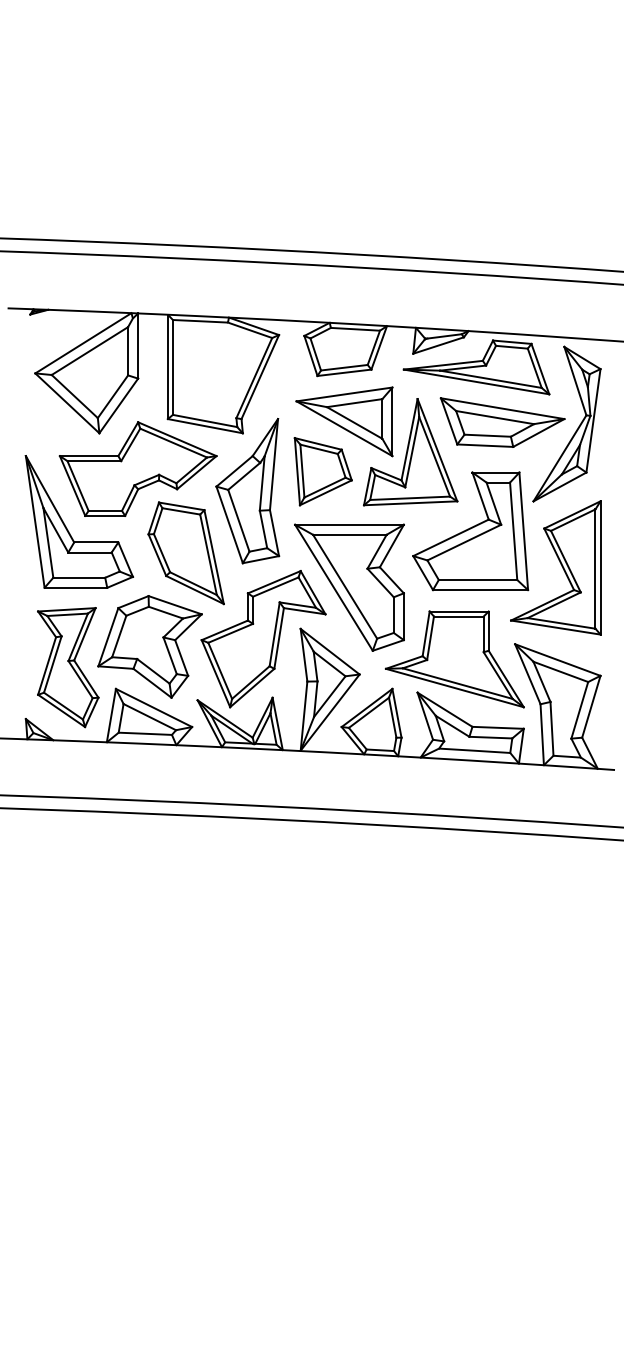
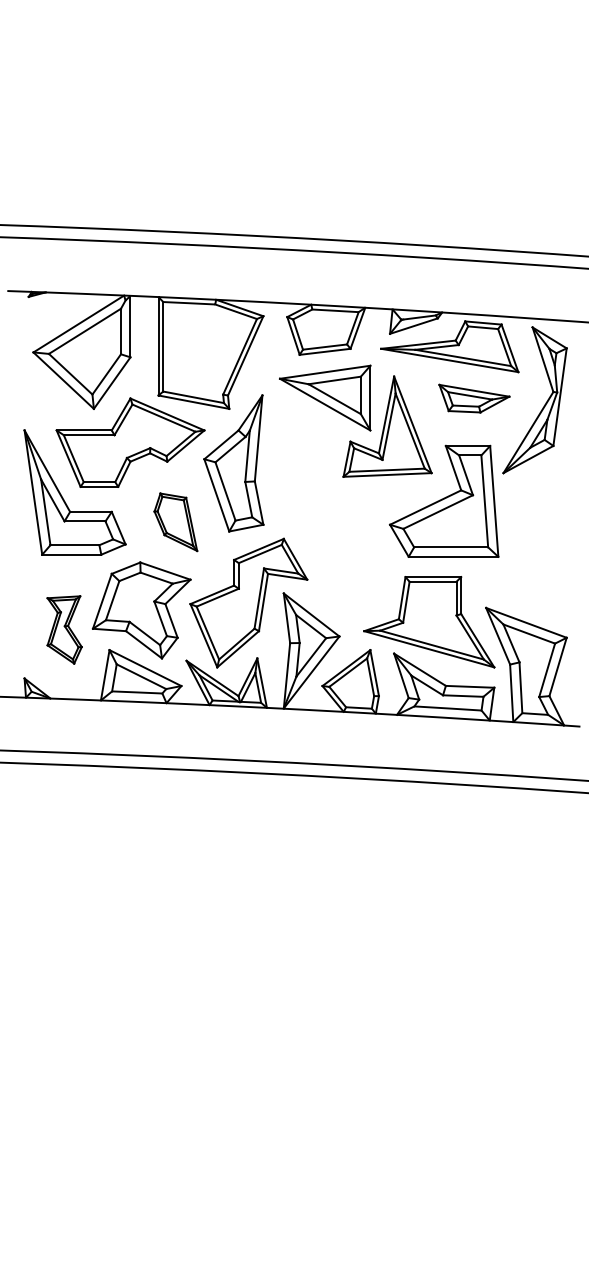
part: (502, 422) -> (474, 398), size x0.6
part: (323, 470) -> (305, 444), removed
part: (185, 553) -> (175, 522), size x0.6
part: (555, 567) -> (524, 535), removed
part: (349, 587) -> (329, 554), removed
part: (68, 667) -> (64, 629), size x0.6

